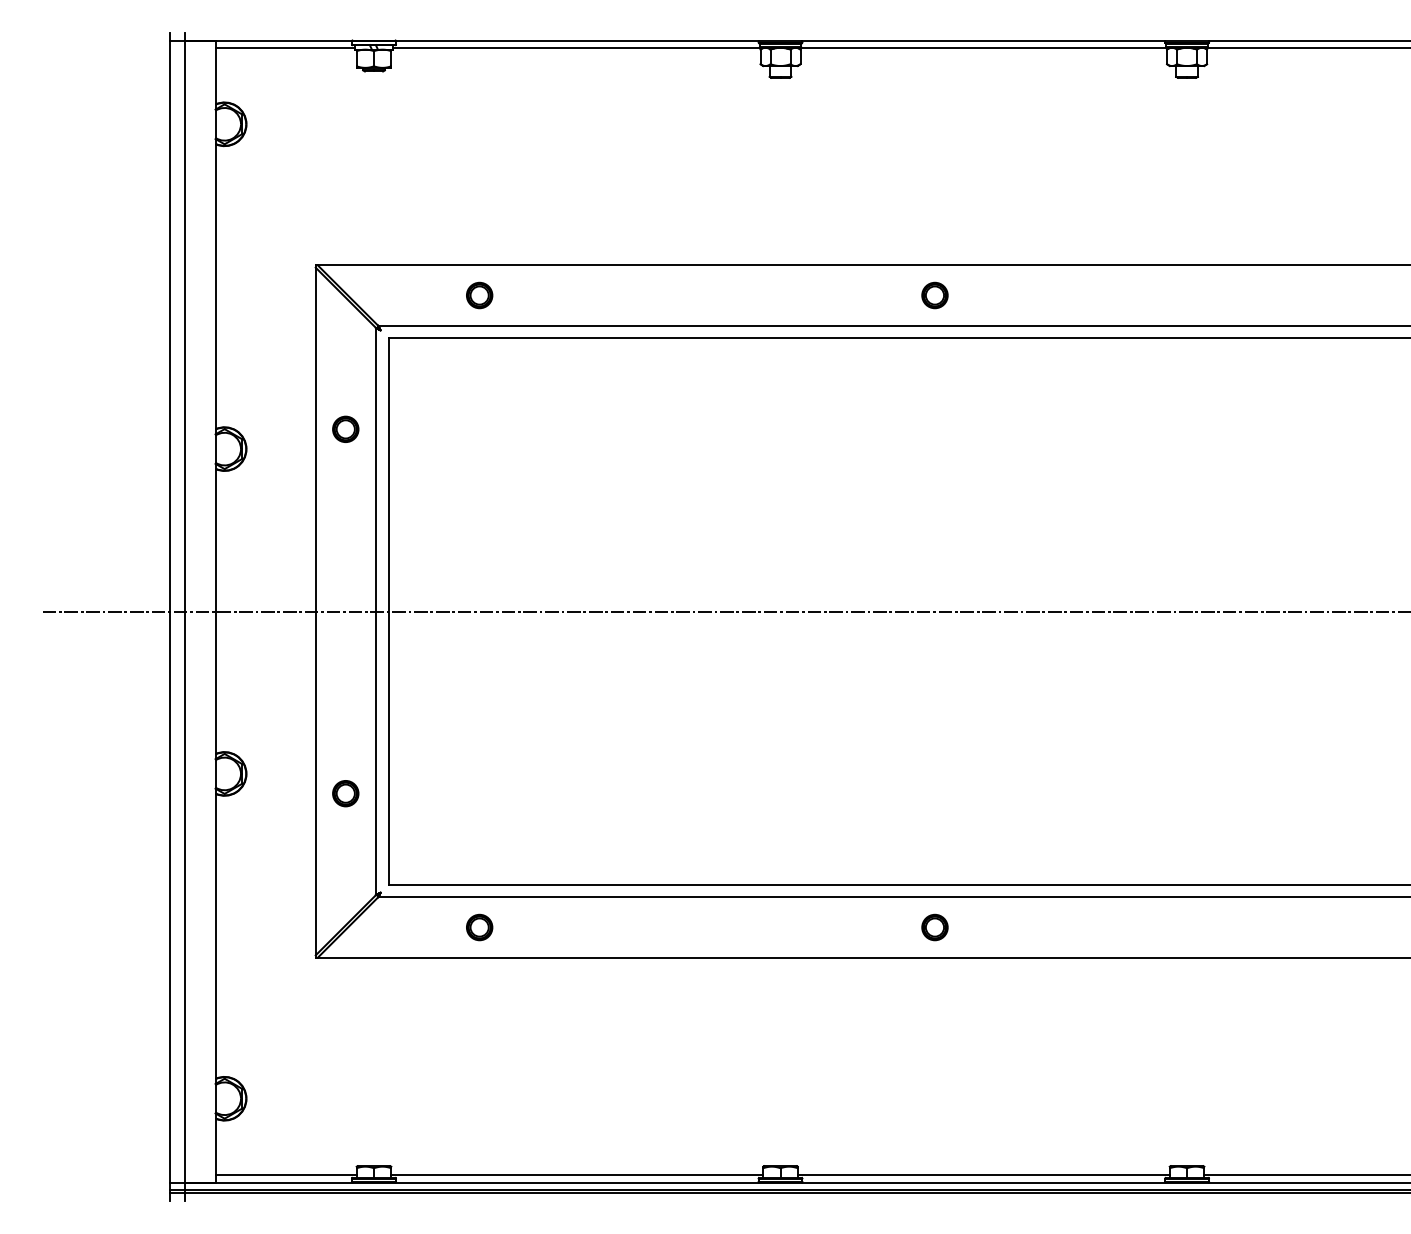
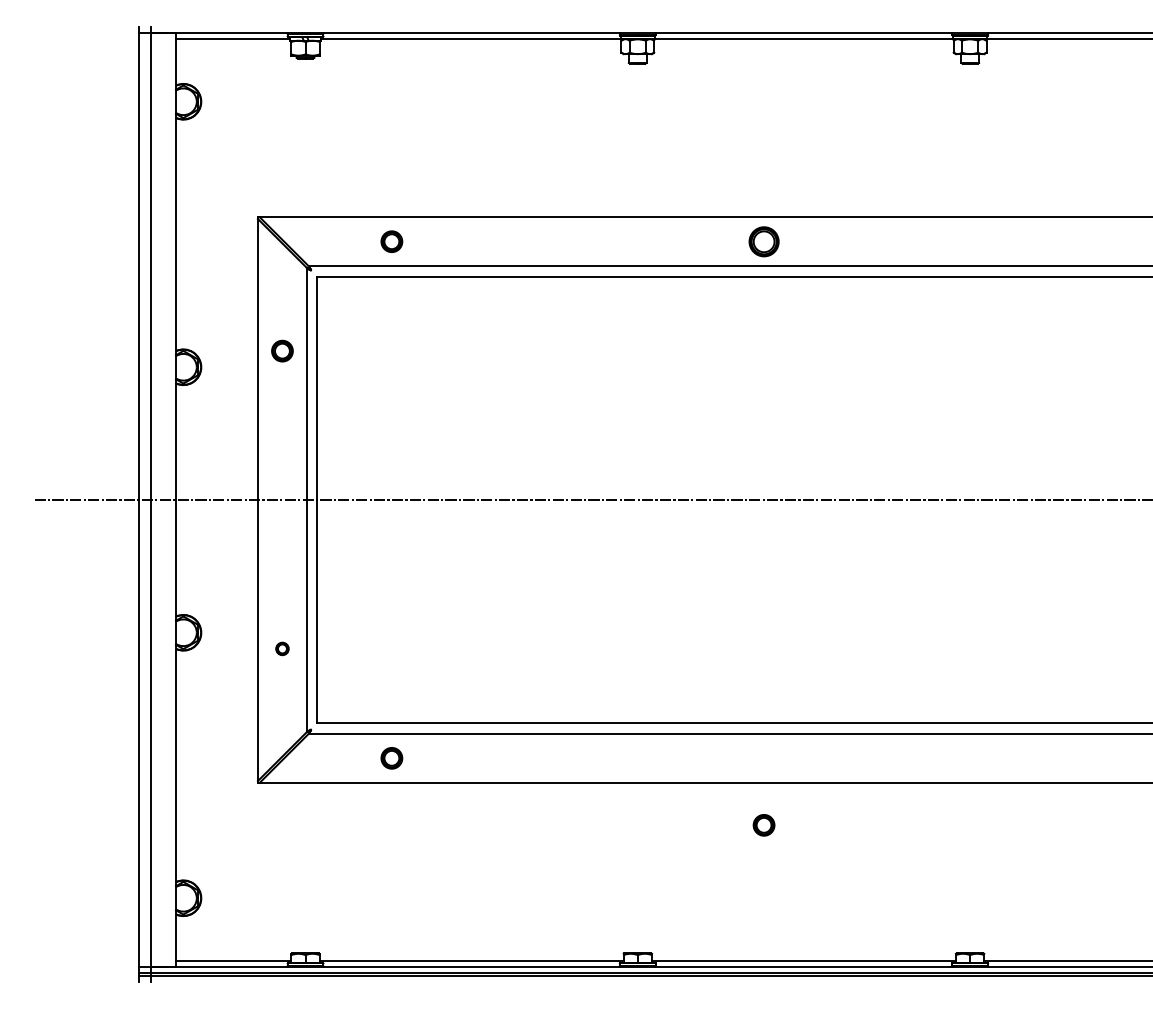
part: (934, 295) -> (763, 241), size x1.4
part: (345, 793) -> (282, 648), size x0.6
part: (934, 927) -> (763, 825), moved

